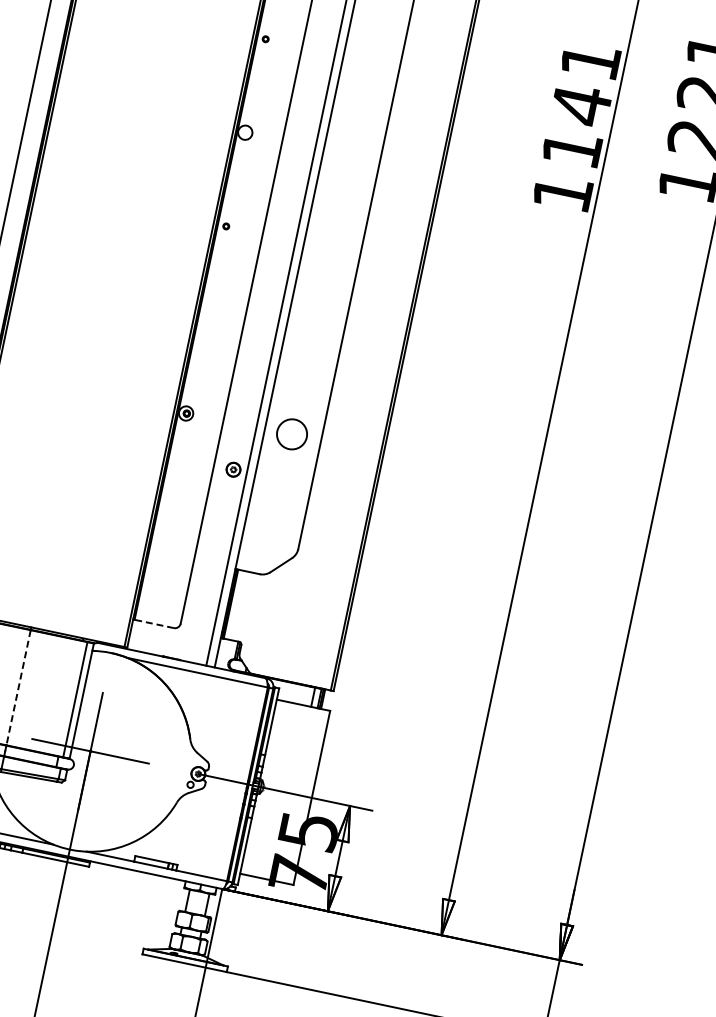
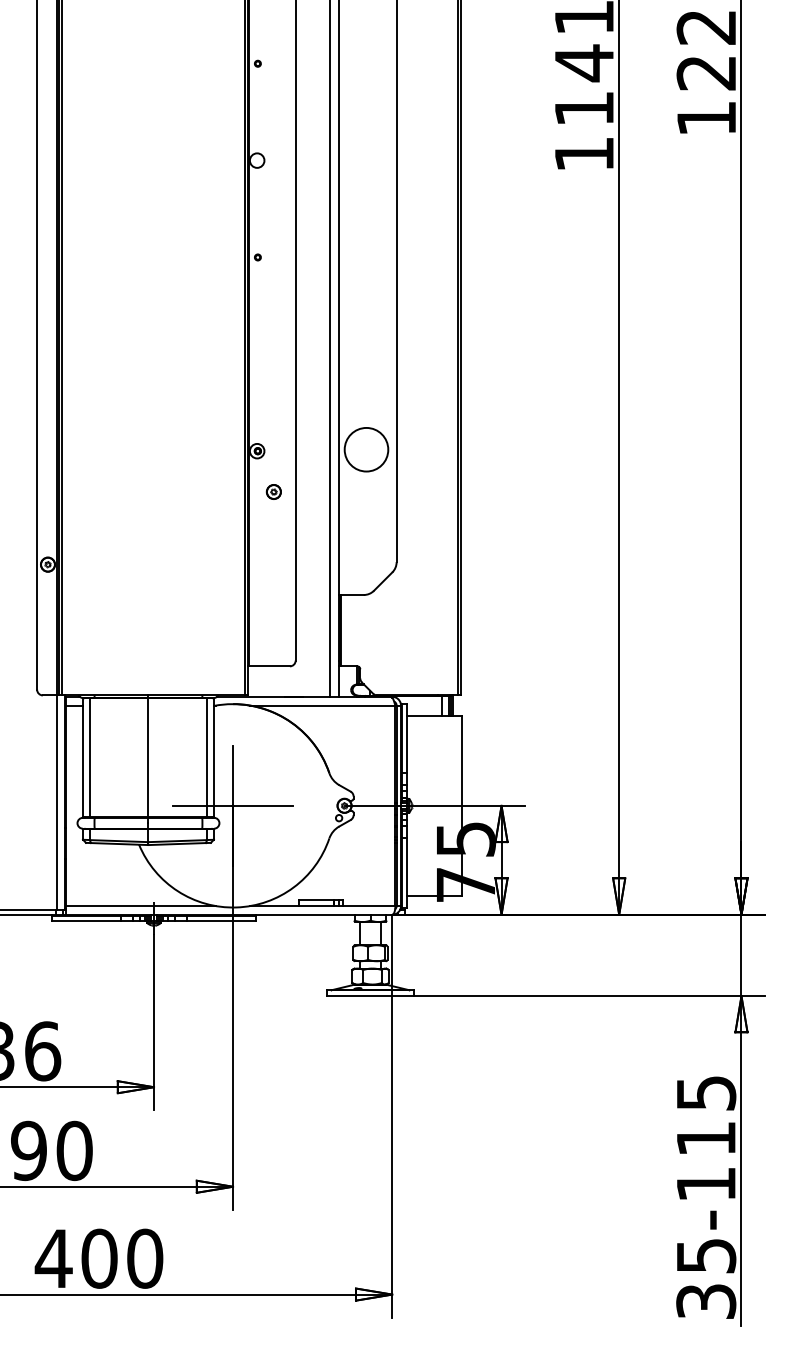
circle: (292, 434) -> (366, 449), size x1.43
part: (233, 469) -> (273, 491), moved
line: (154, 624) -> (269, 666), dashed -> solid
line: (18, 687) -> (148, 757), dashed -> solid

